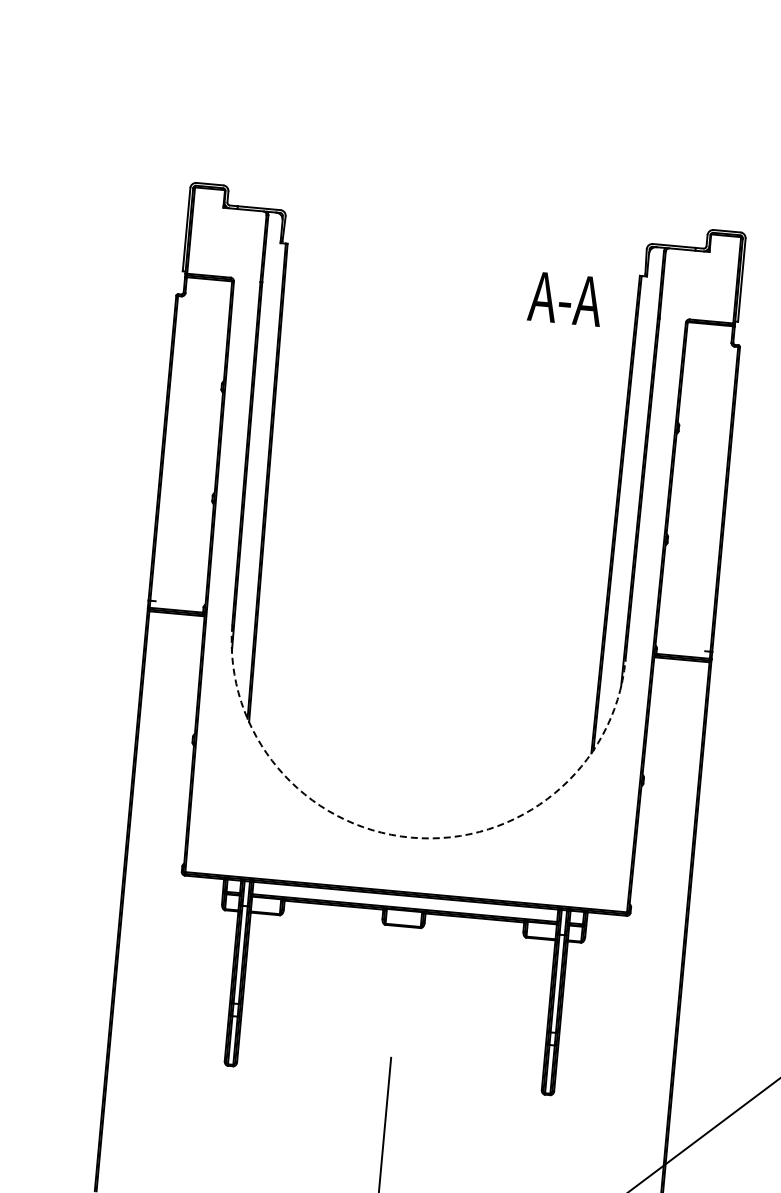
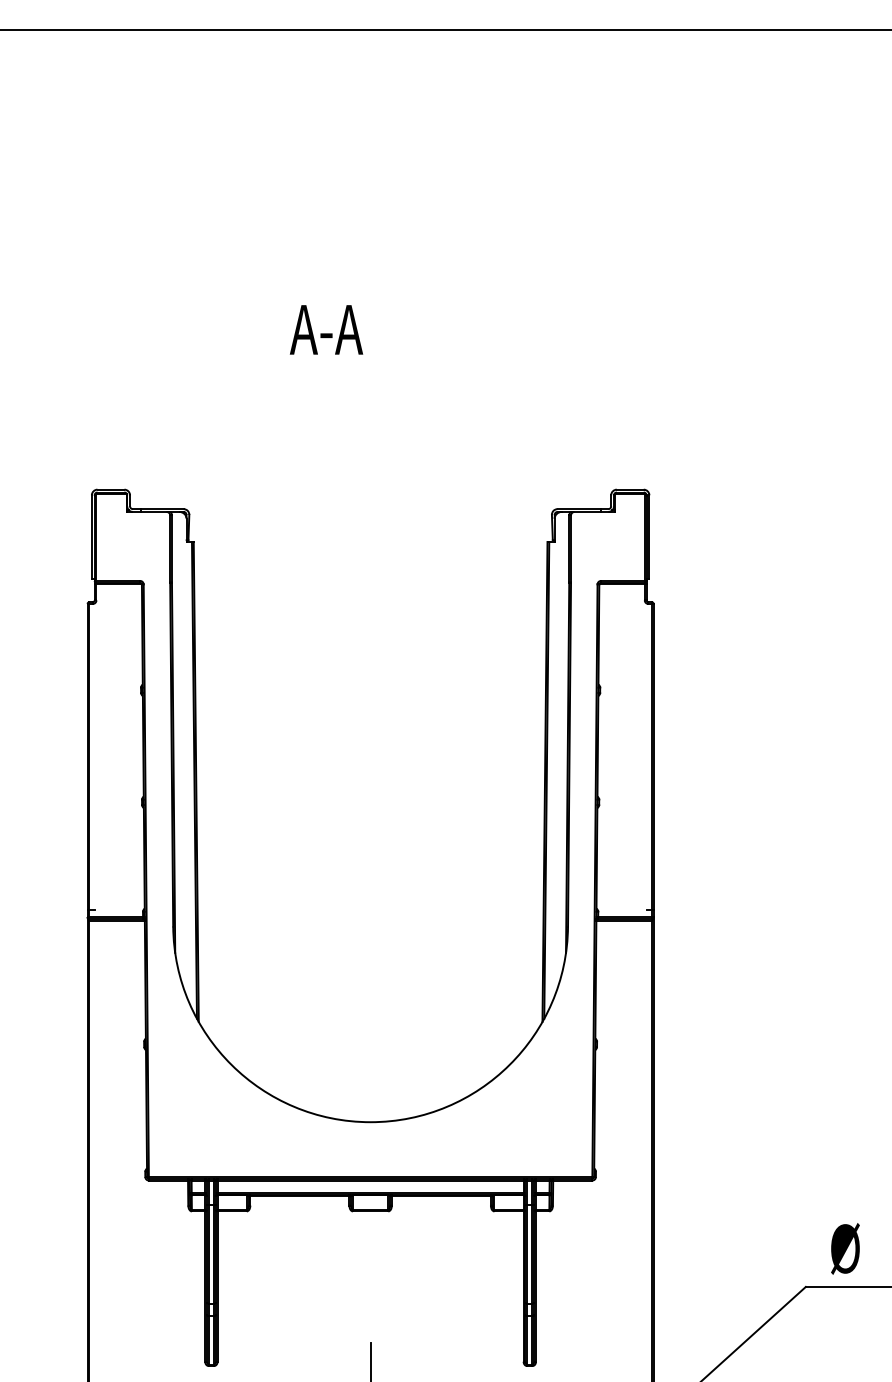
text: (565, 298) -> (326, 329), moved
arc: (411, 837) -> (370, 1122), dashed -> solid

